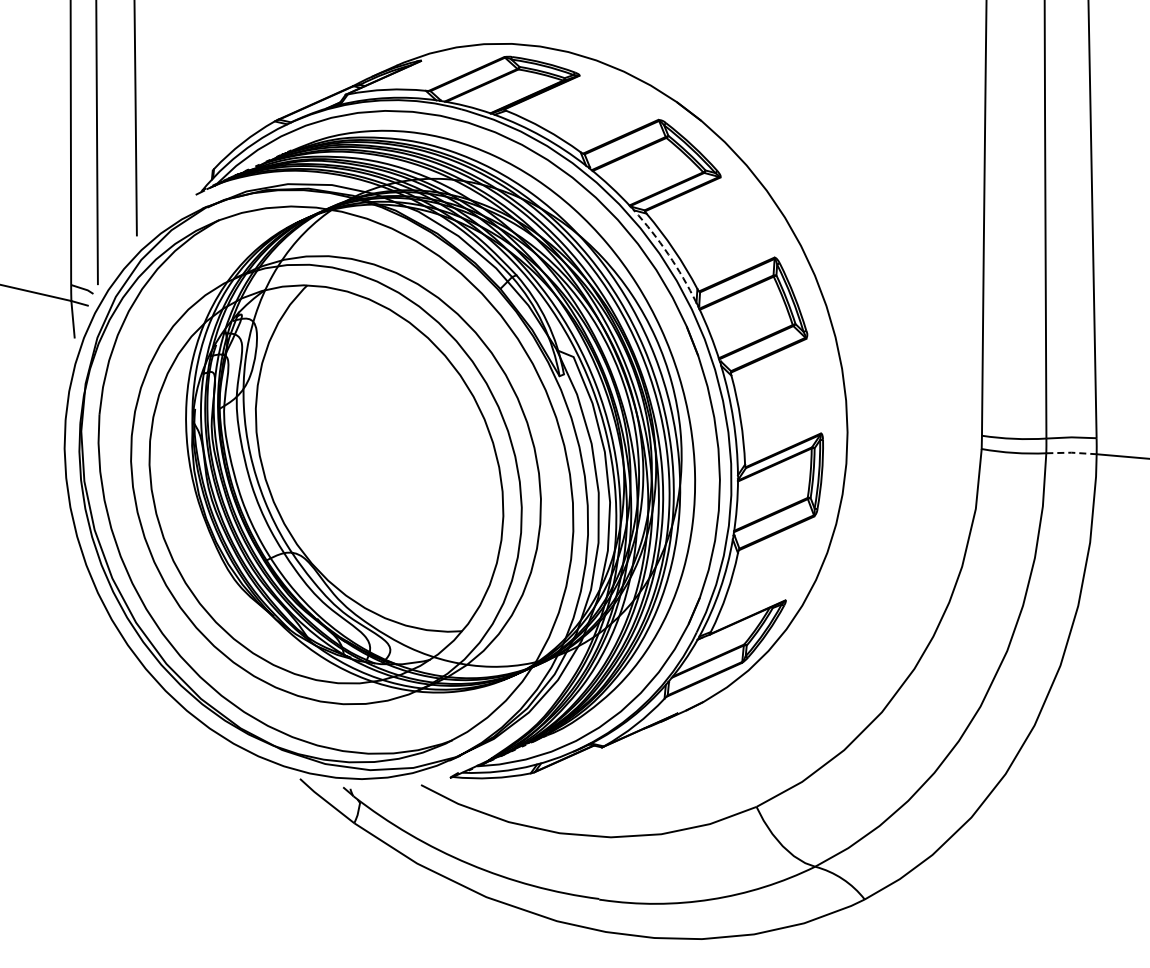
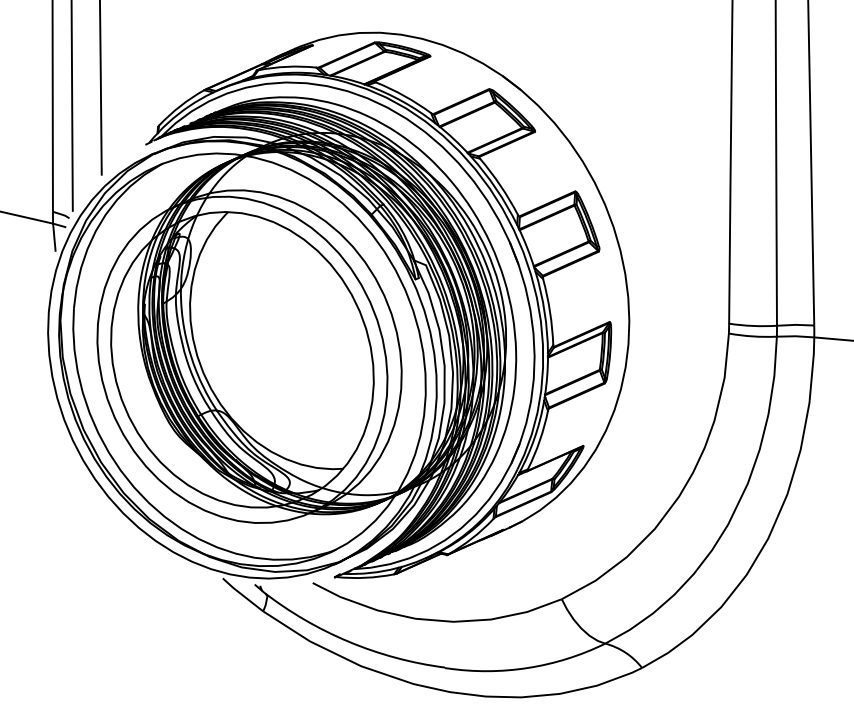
arc: (668, 254) -> (496, 189), dashed -> solid
line: (1071, 452) -> (795, 336), dashed -> solid

